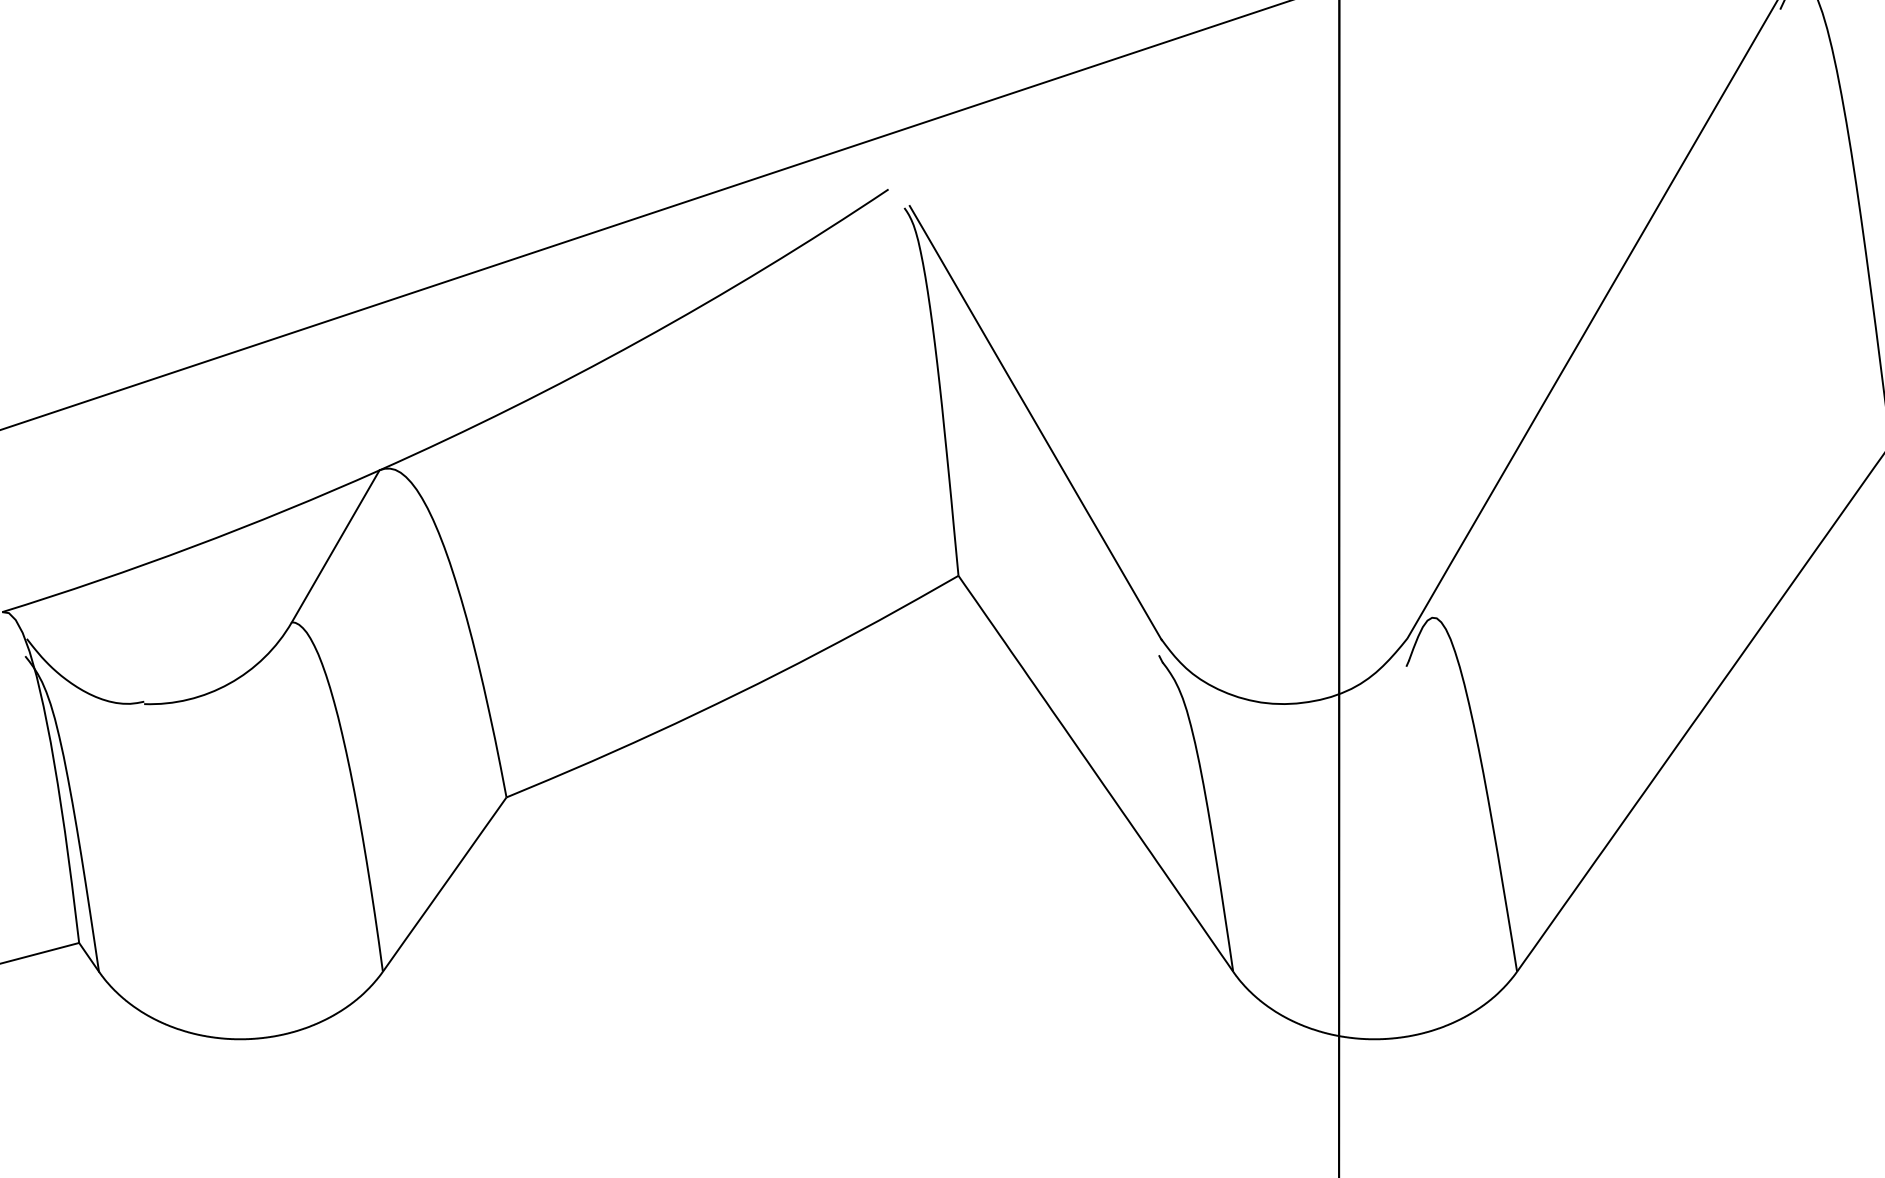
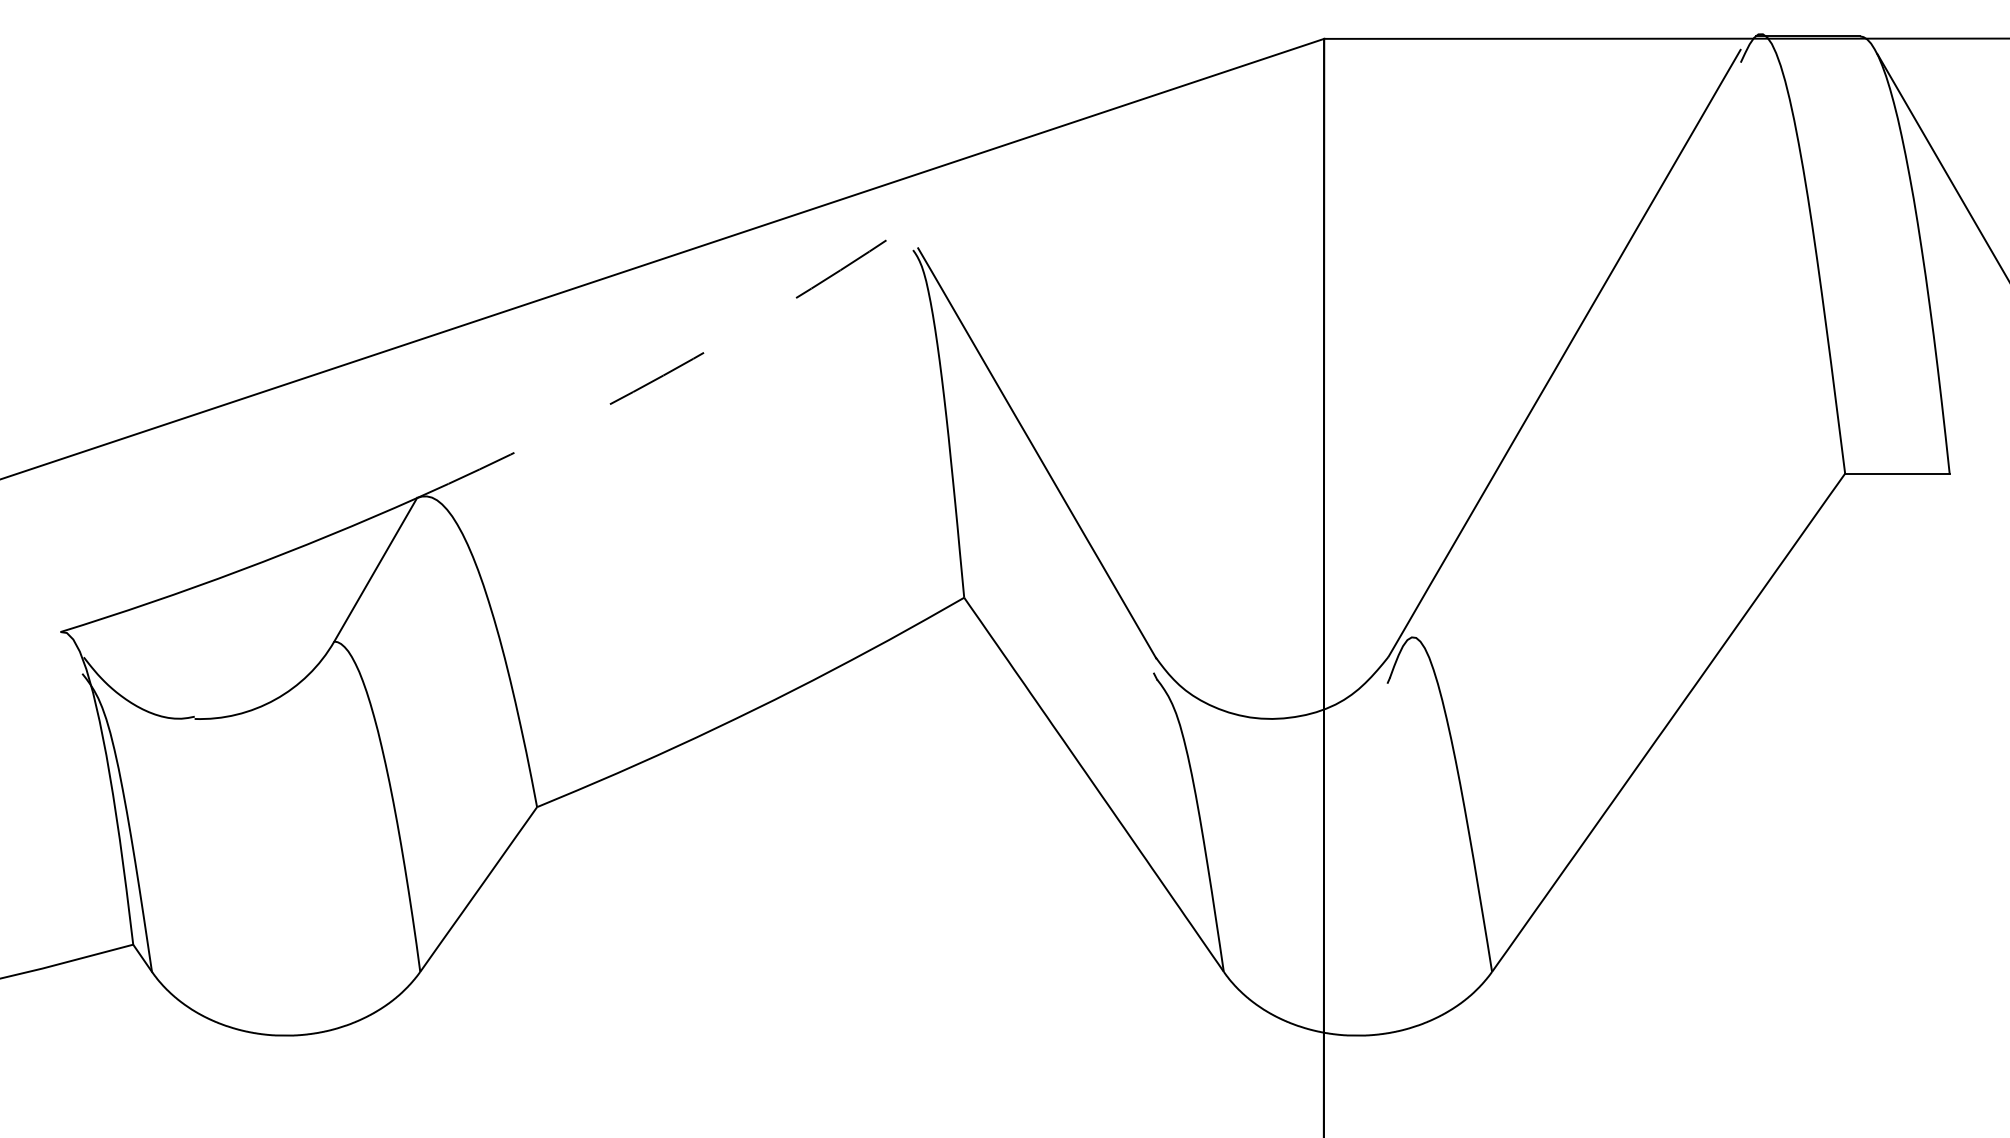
arc: (640, 340) -> (663, 375), solid -> dashed

